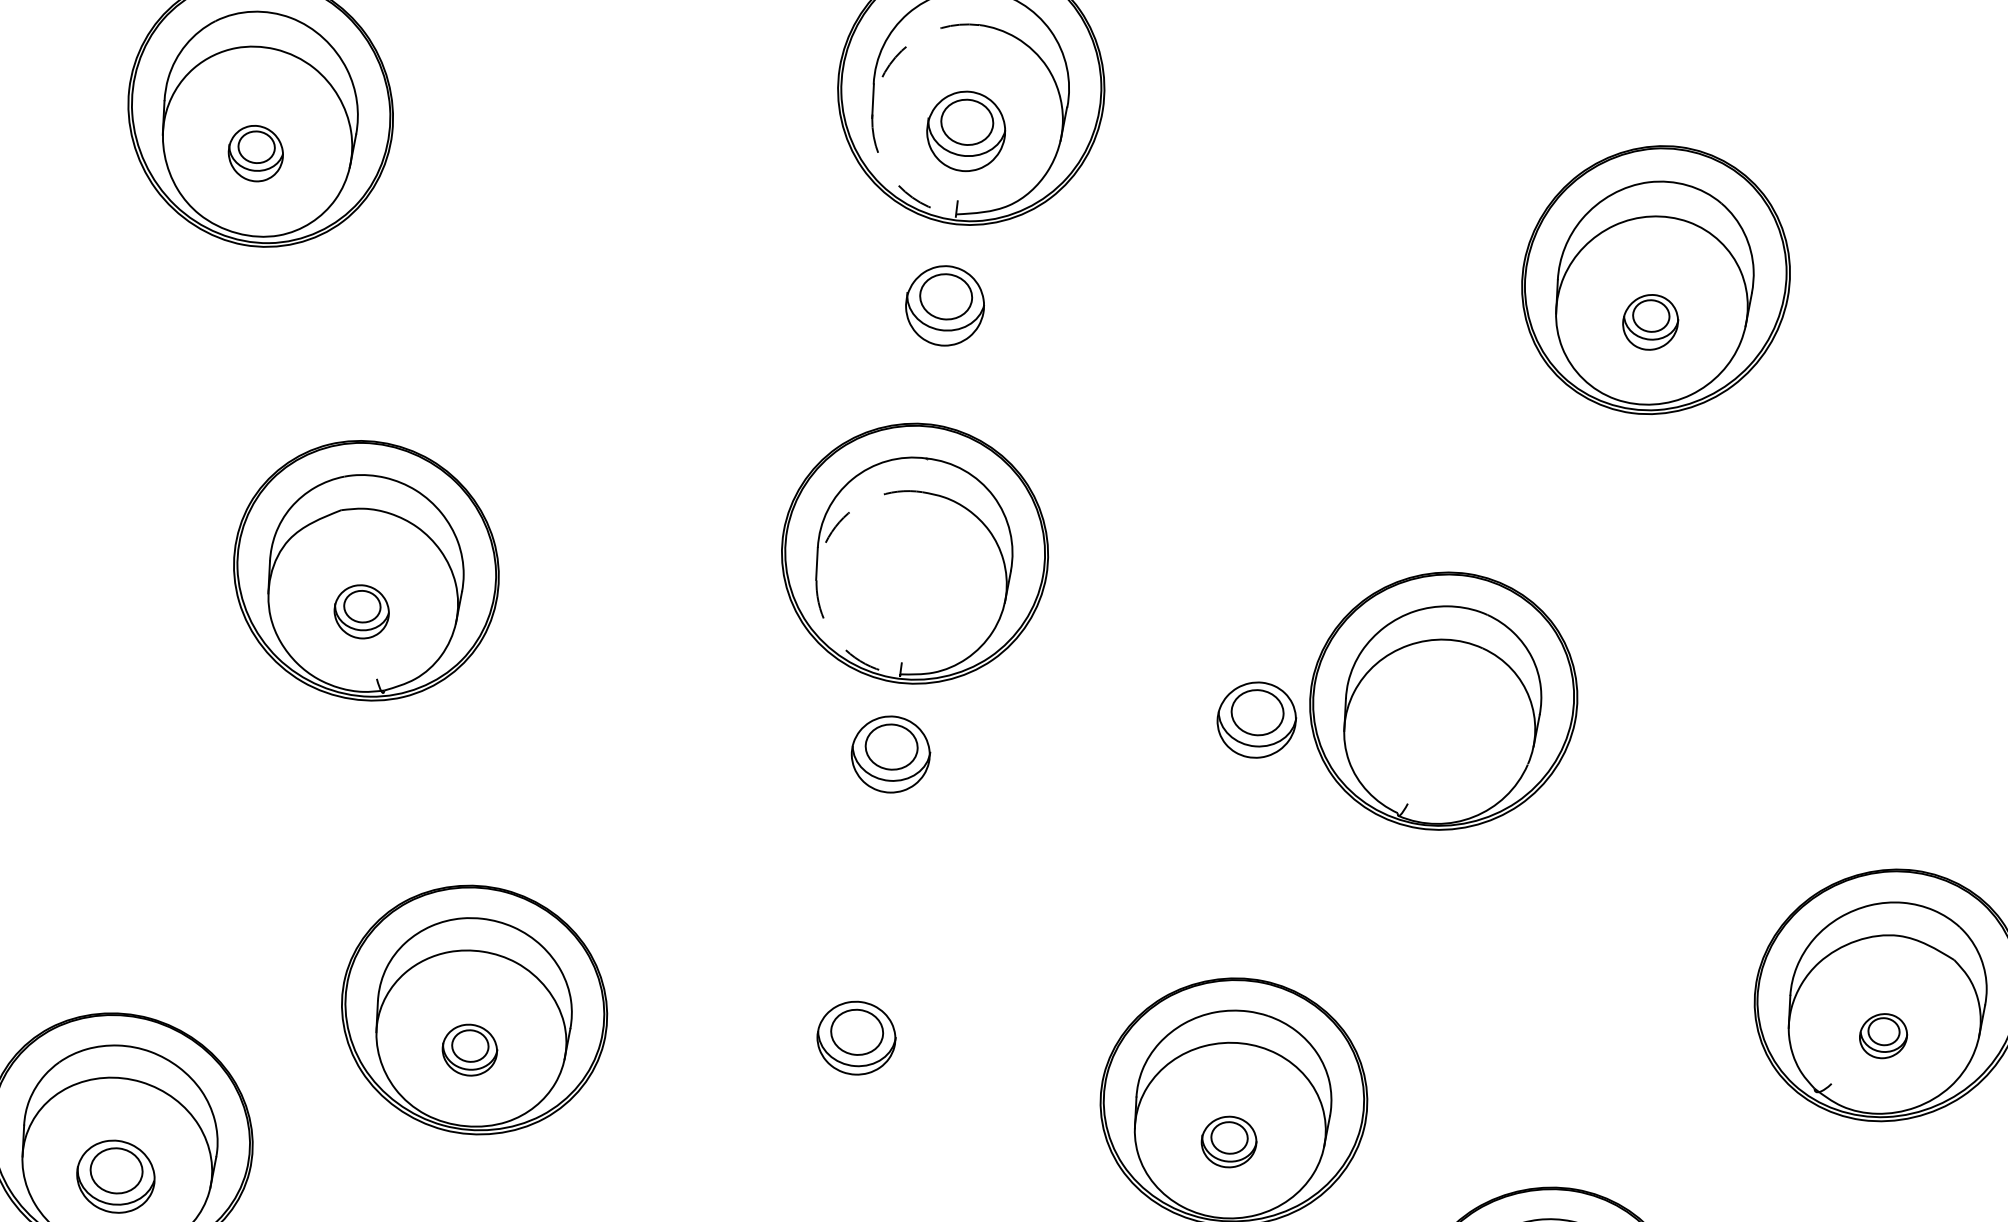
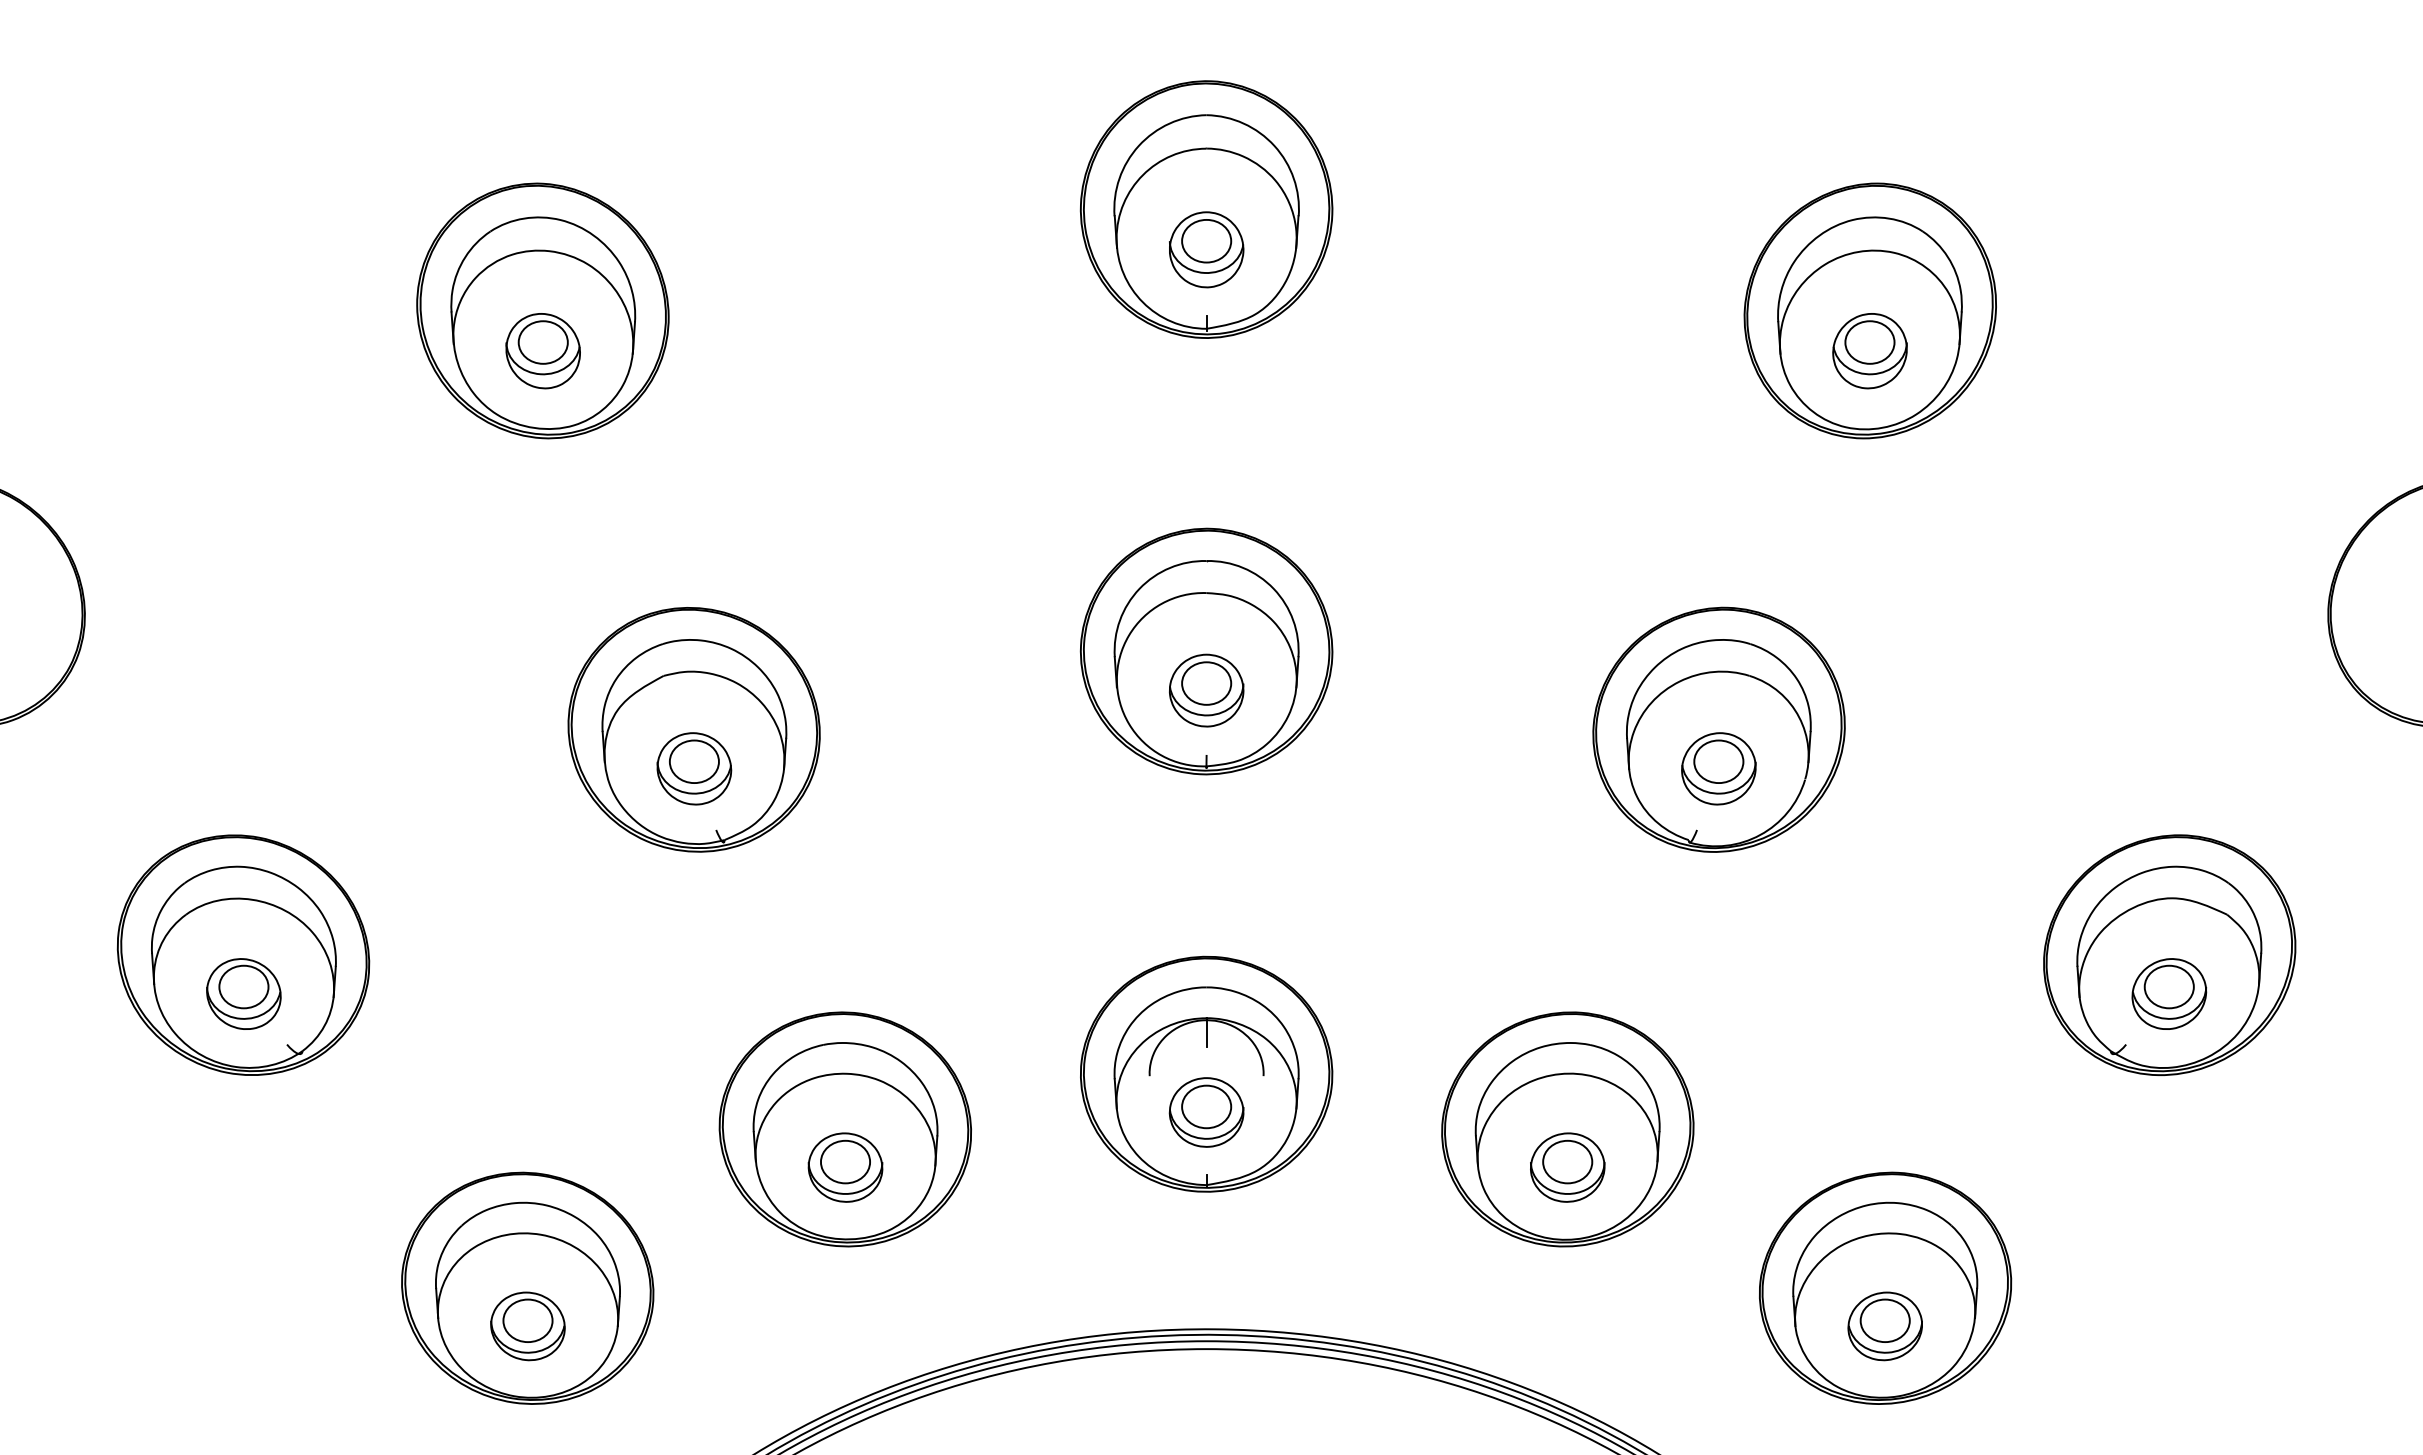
arc: (872, 108) -> (1116, 238), dashed -> solid
part: (255, 153) -> (542, 351), size x1.43
part: (944, 305) -> (1206, 415), removed
part: (1650, 322) -> (1869, 351), size x1.43
arc: (816, 571) -> (1116, 679), dashed -> solid
part: (361, 611) -> (694, 768), size x1.43
part: (1256, 719) -> (1718, 768), moved
part: (890, 754) -> (1206, 690), moved
part: (861, 997) -> (1206, 1073), added
part: (1883, 1035) -> (2169, 993), size x1.67
part: (469, 1050) -> (845, 1167), size x1.43
part: (1228, 1141) -> (1567, 1167), size x1.43

